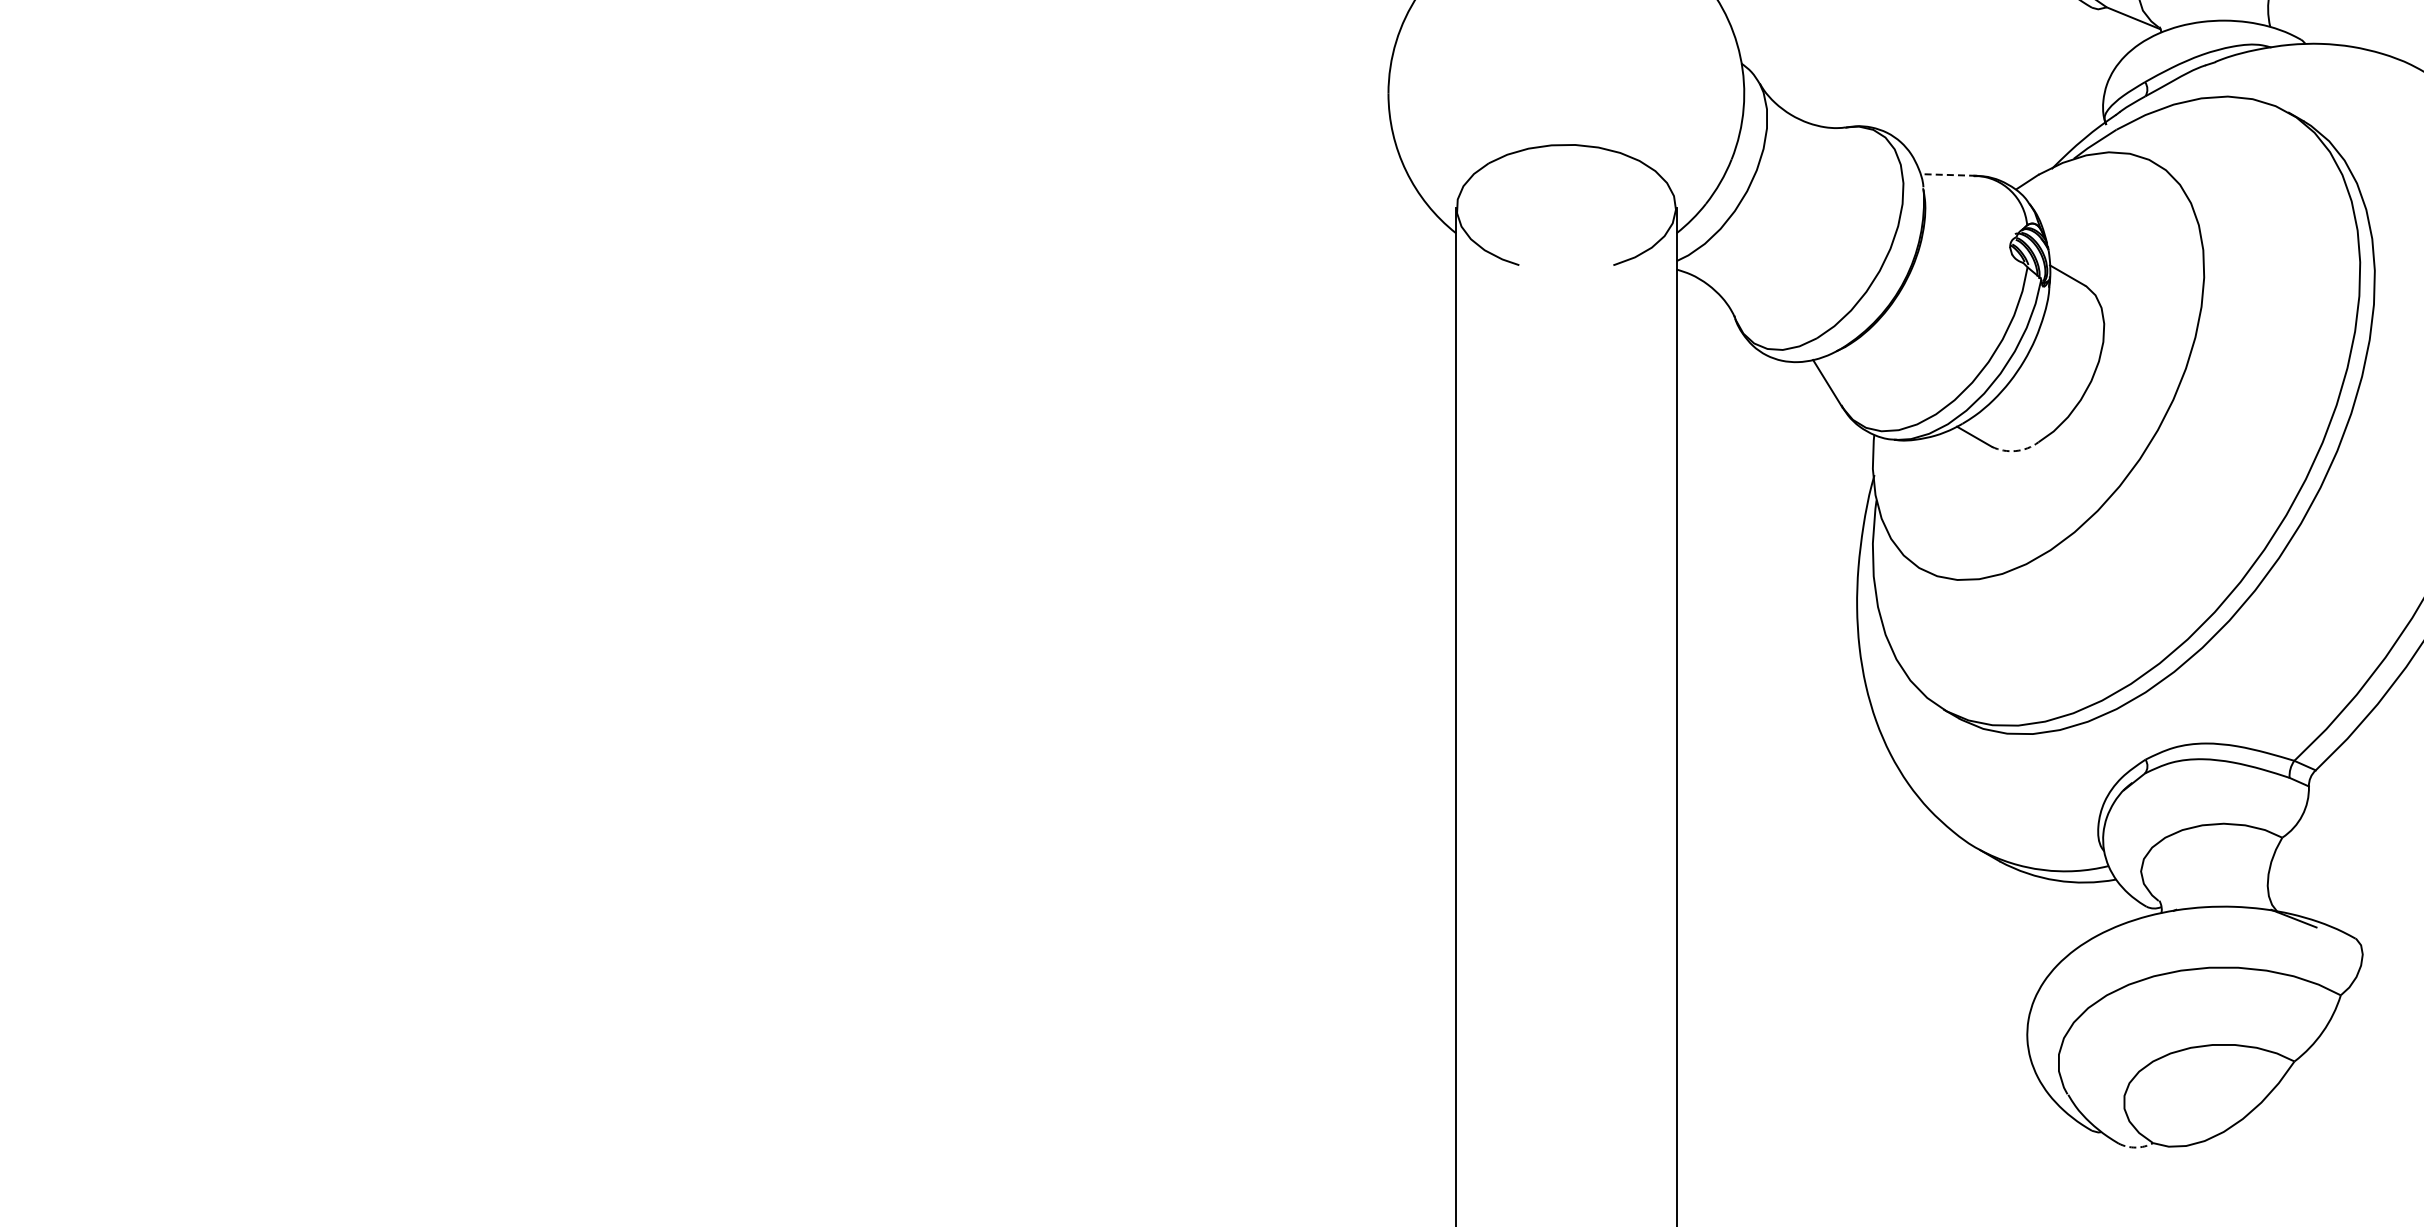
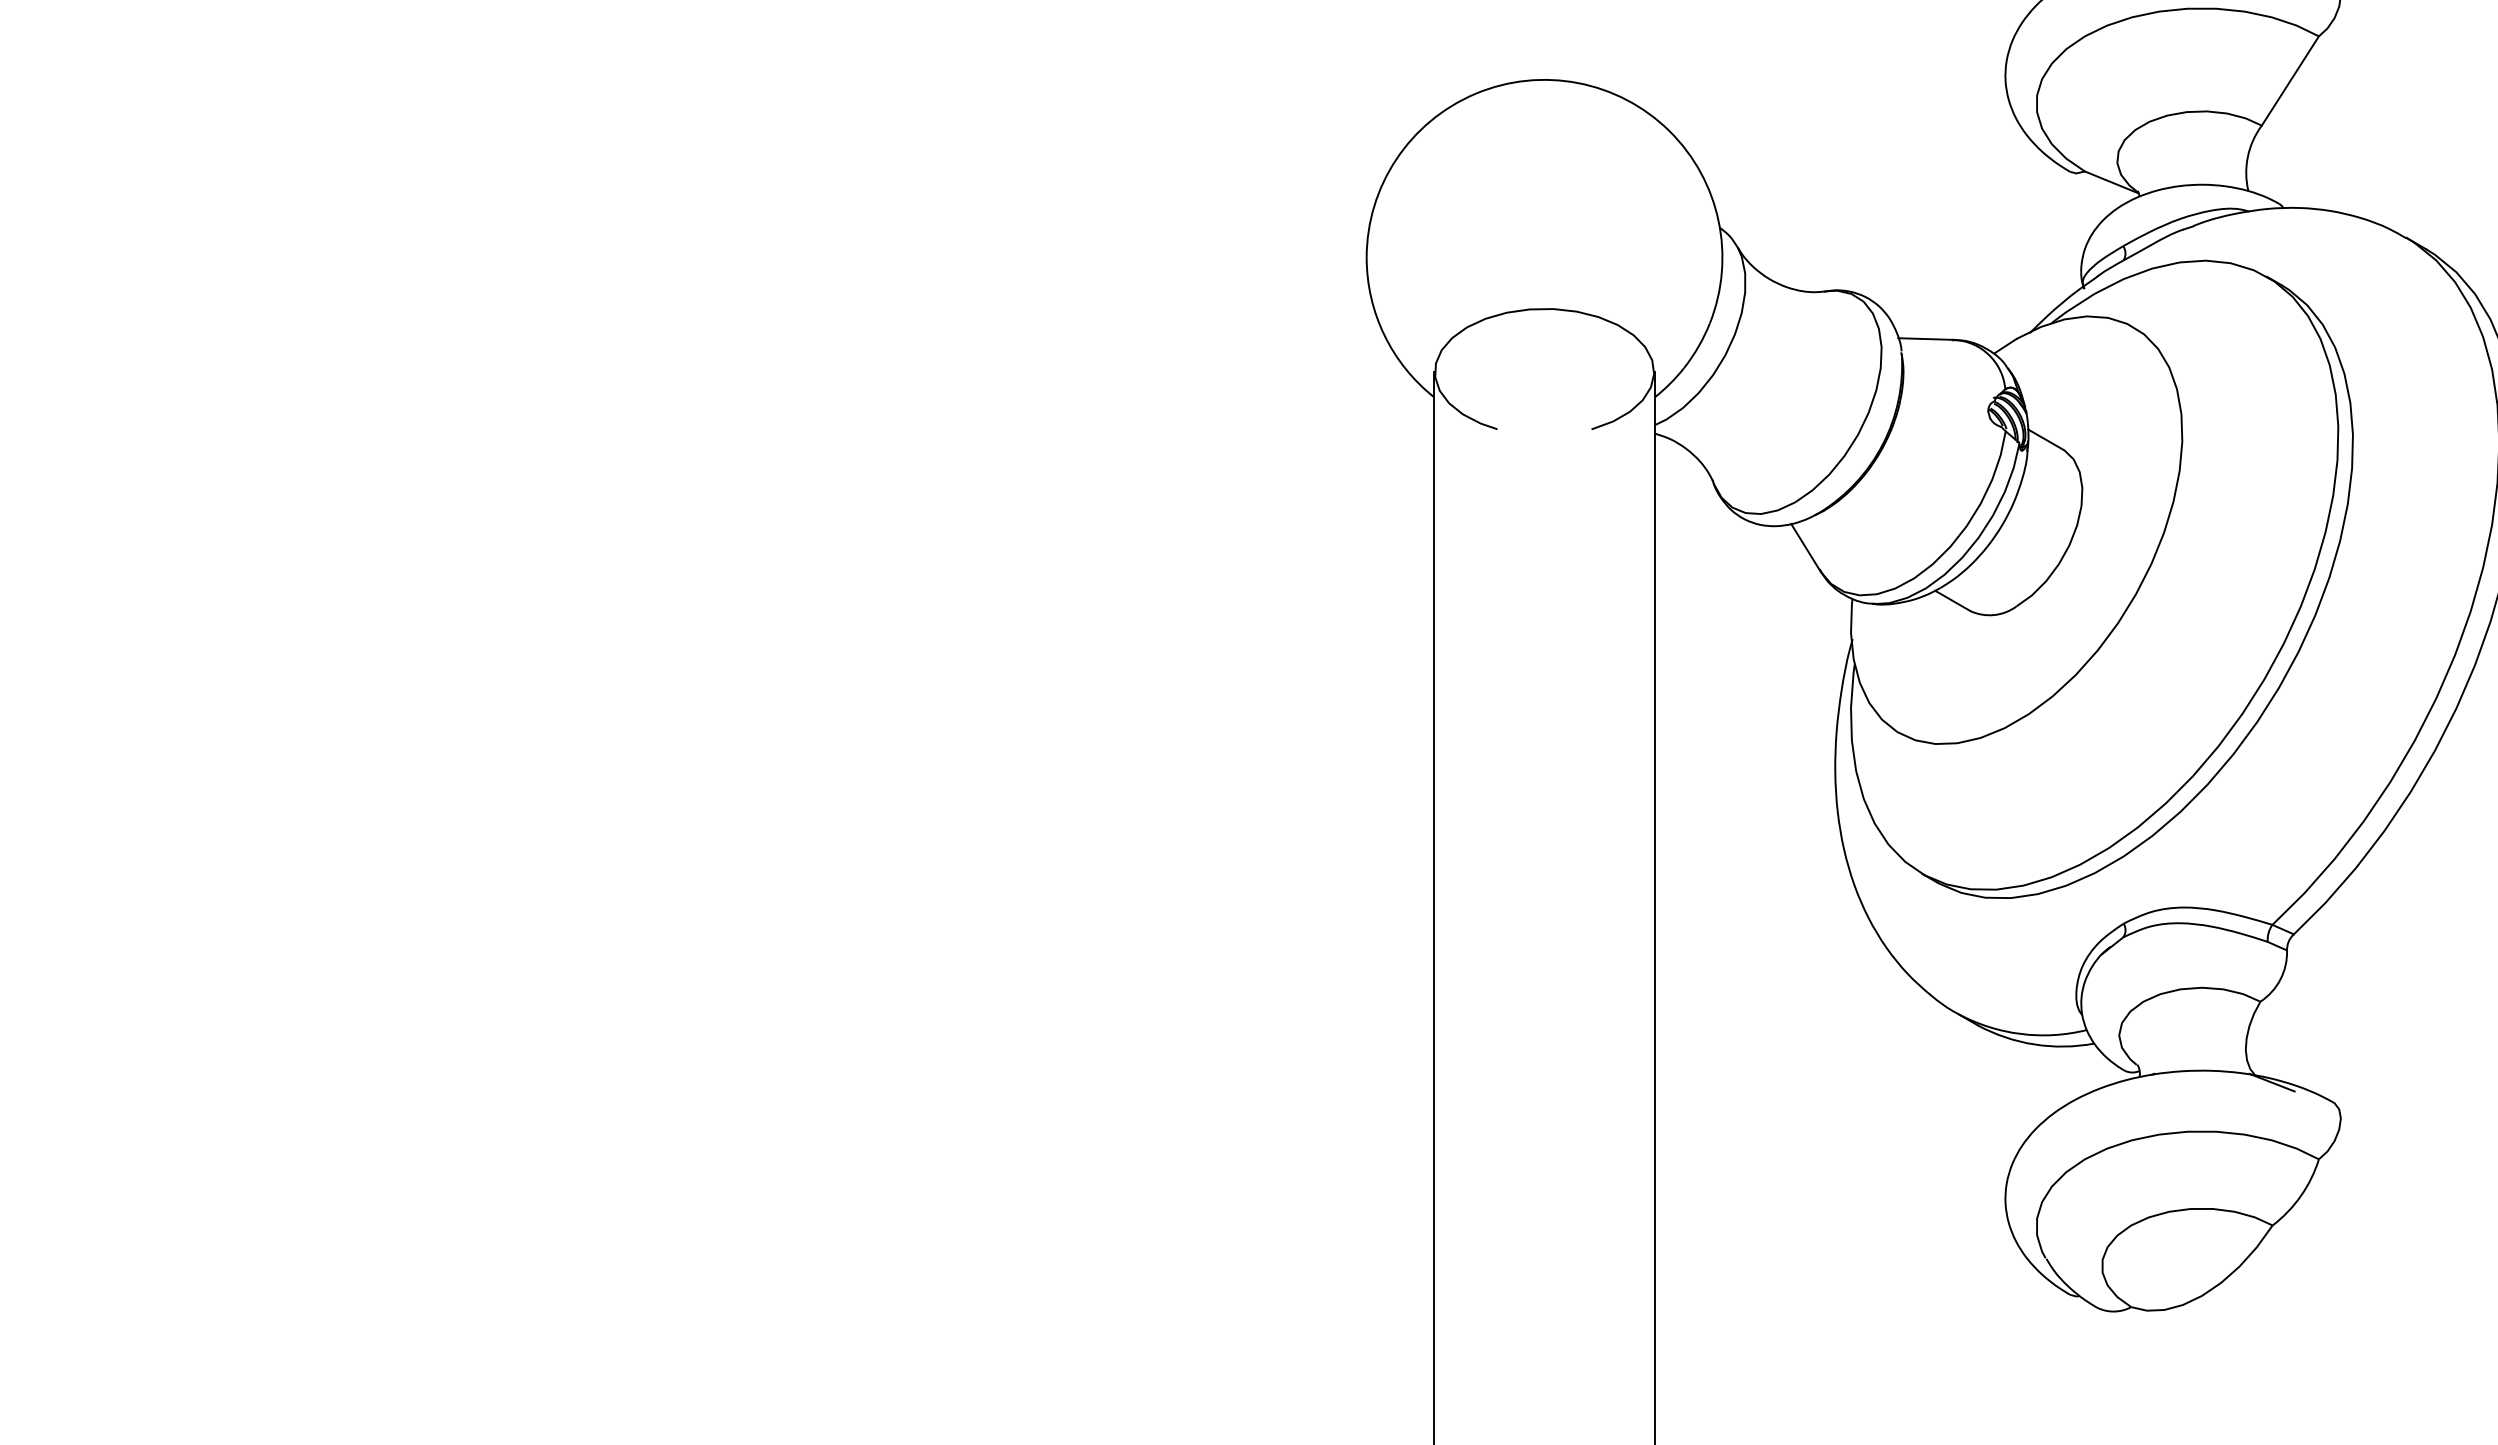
line: (1948, 175) -> (1926, 339), dashed -> solid
arc: (2016, 451) -> (1994, 615), dashed -> solid
arc: (2136, 1147) -> (2114, 1311), dashed -> solid

